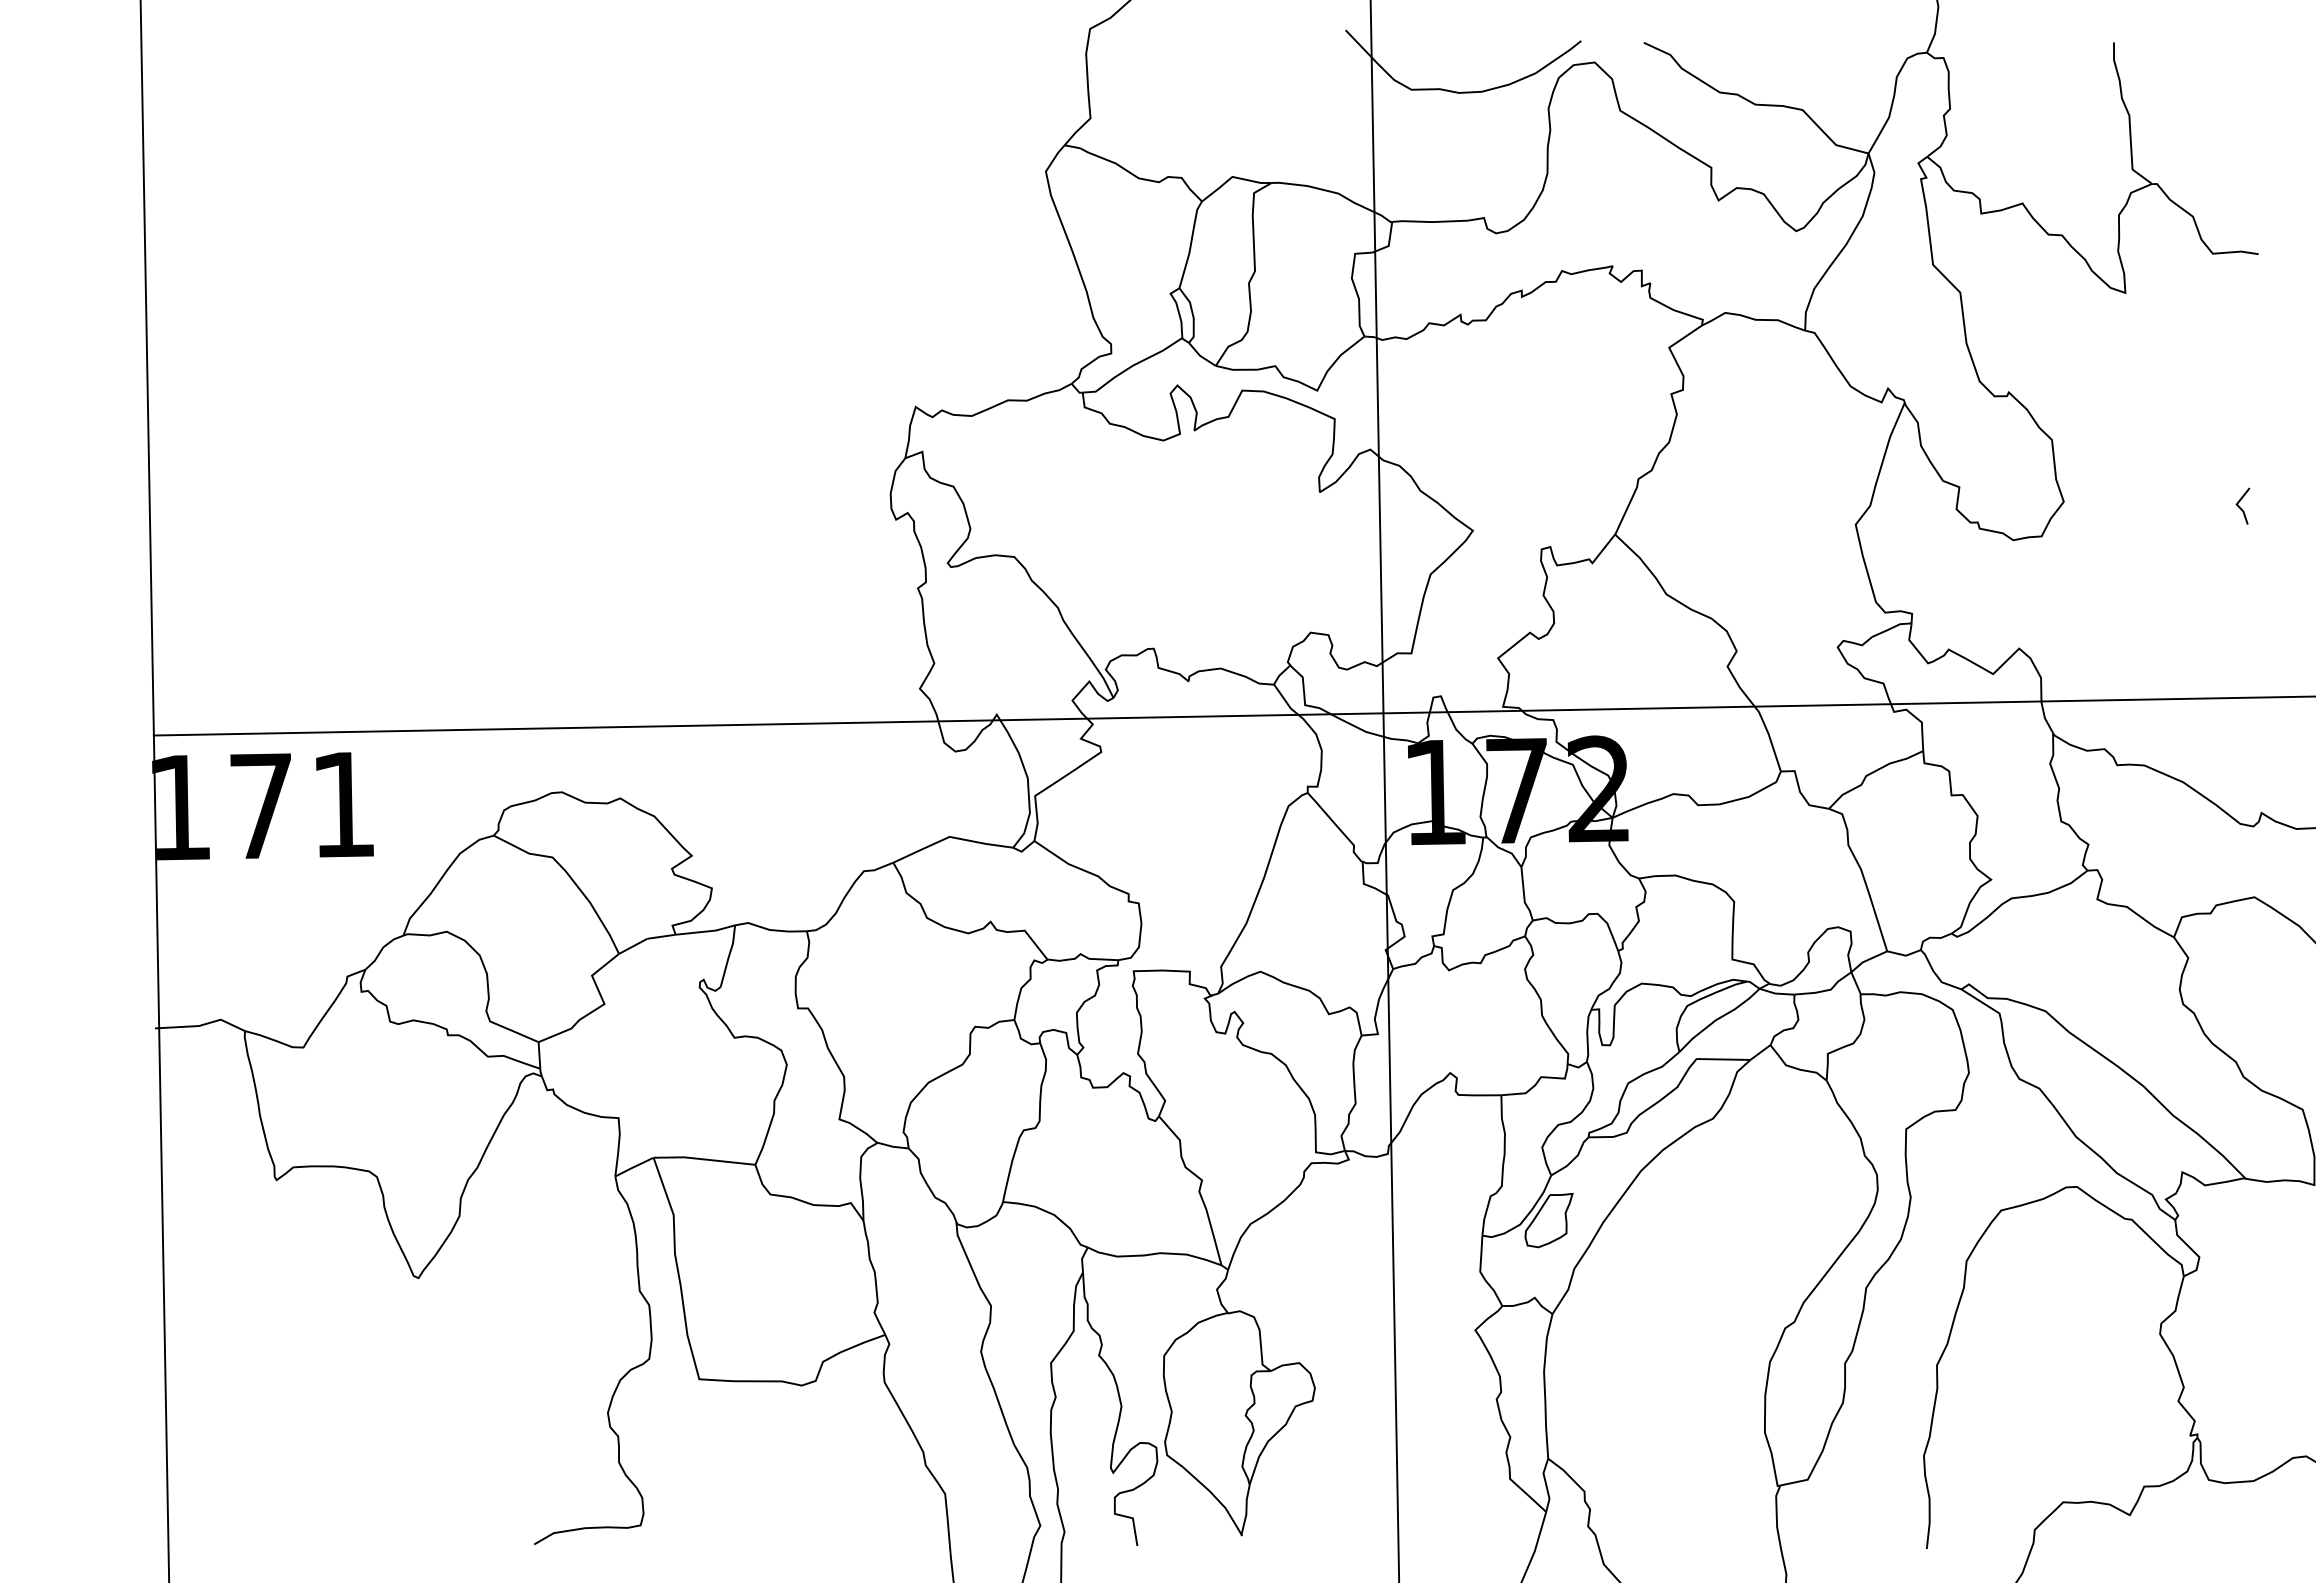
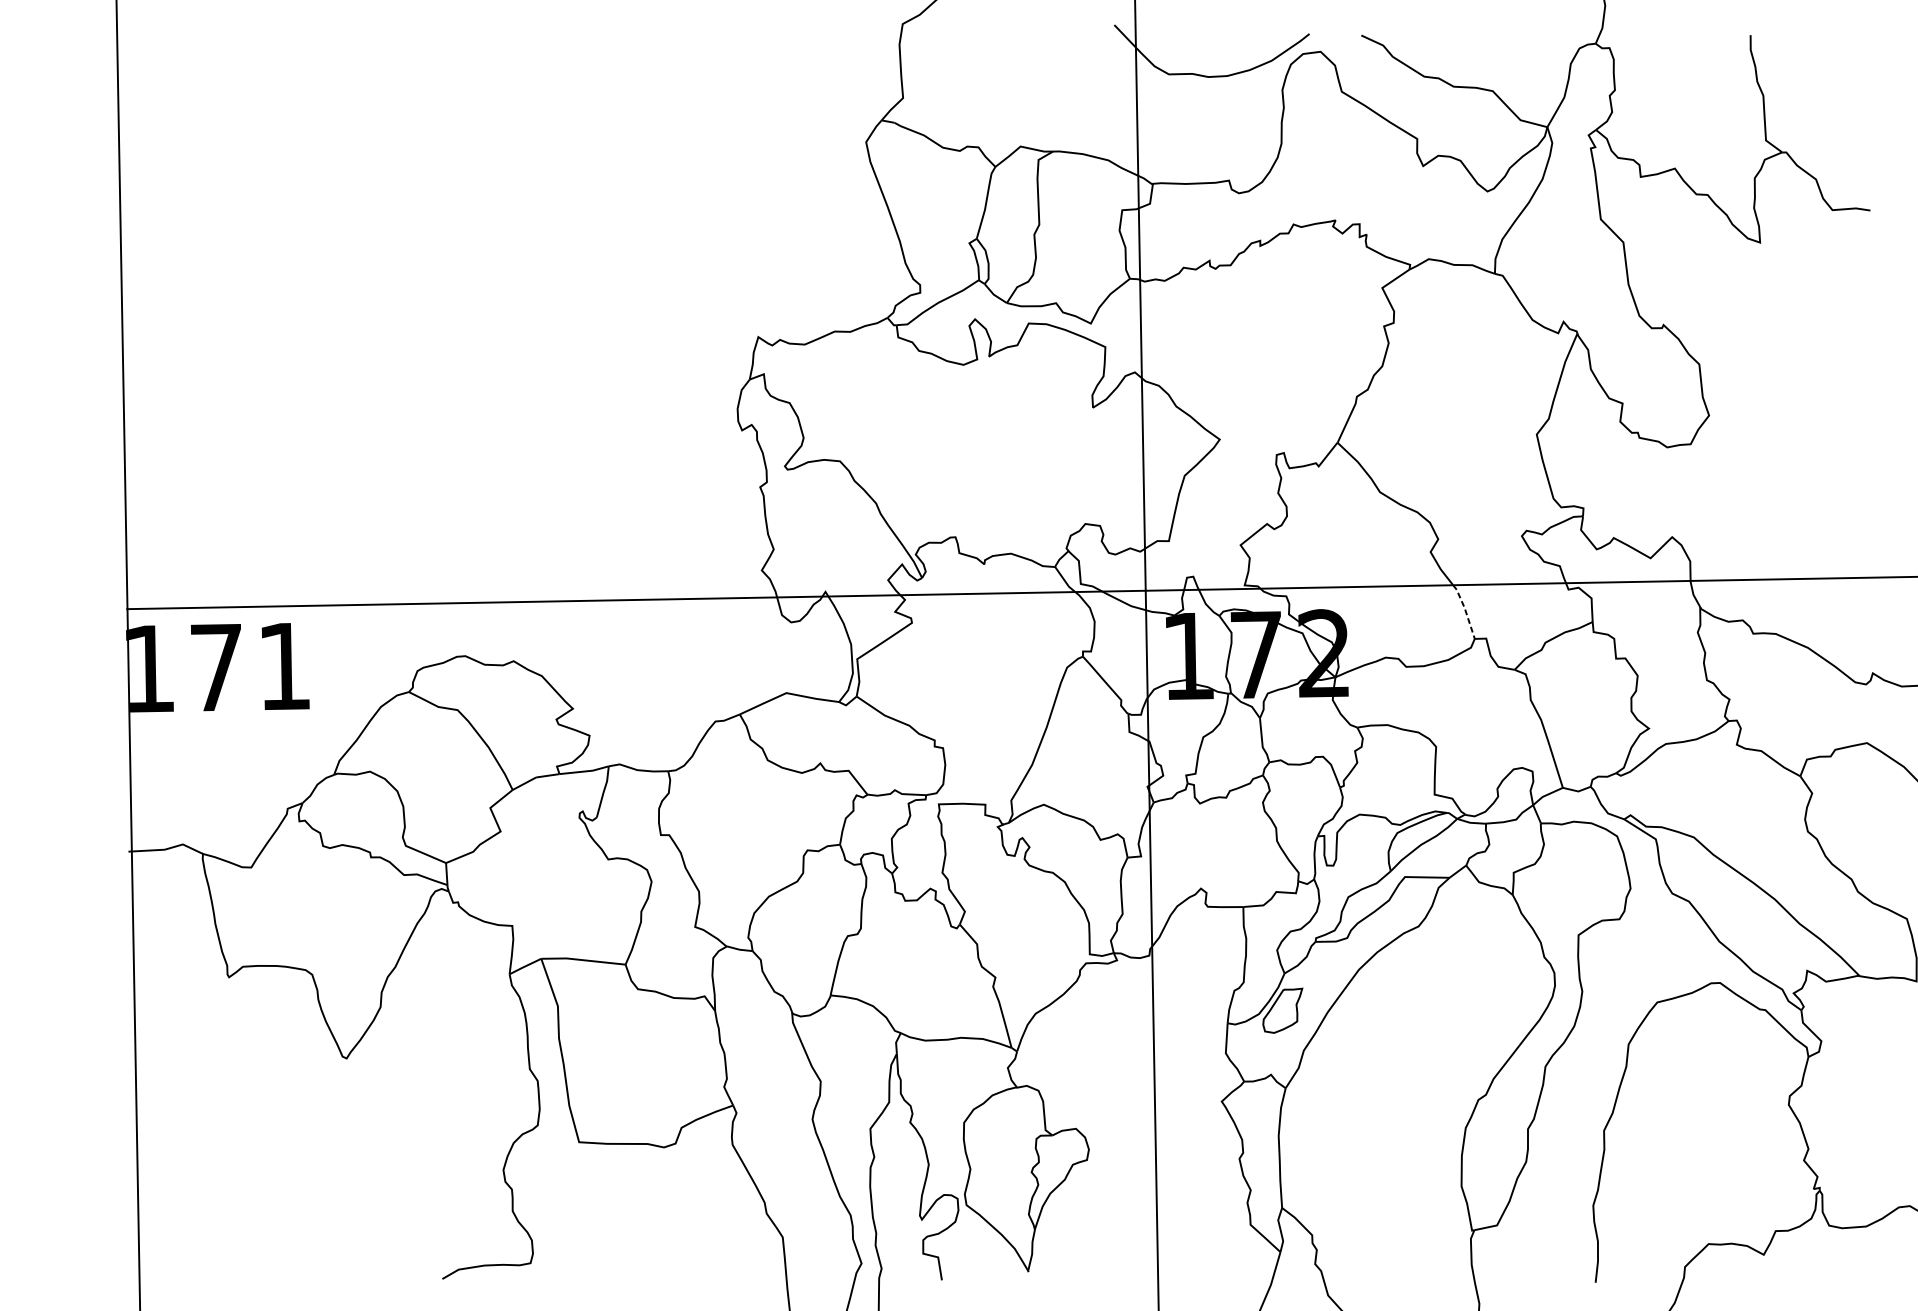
line: (2240, 506) -> (1855, 419), removed
line: (1769, 737) -> (1465, 610), solid -> dashed

